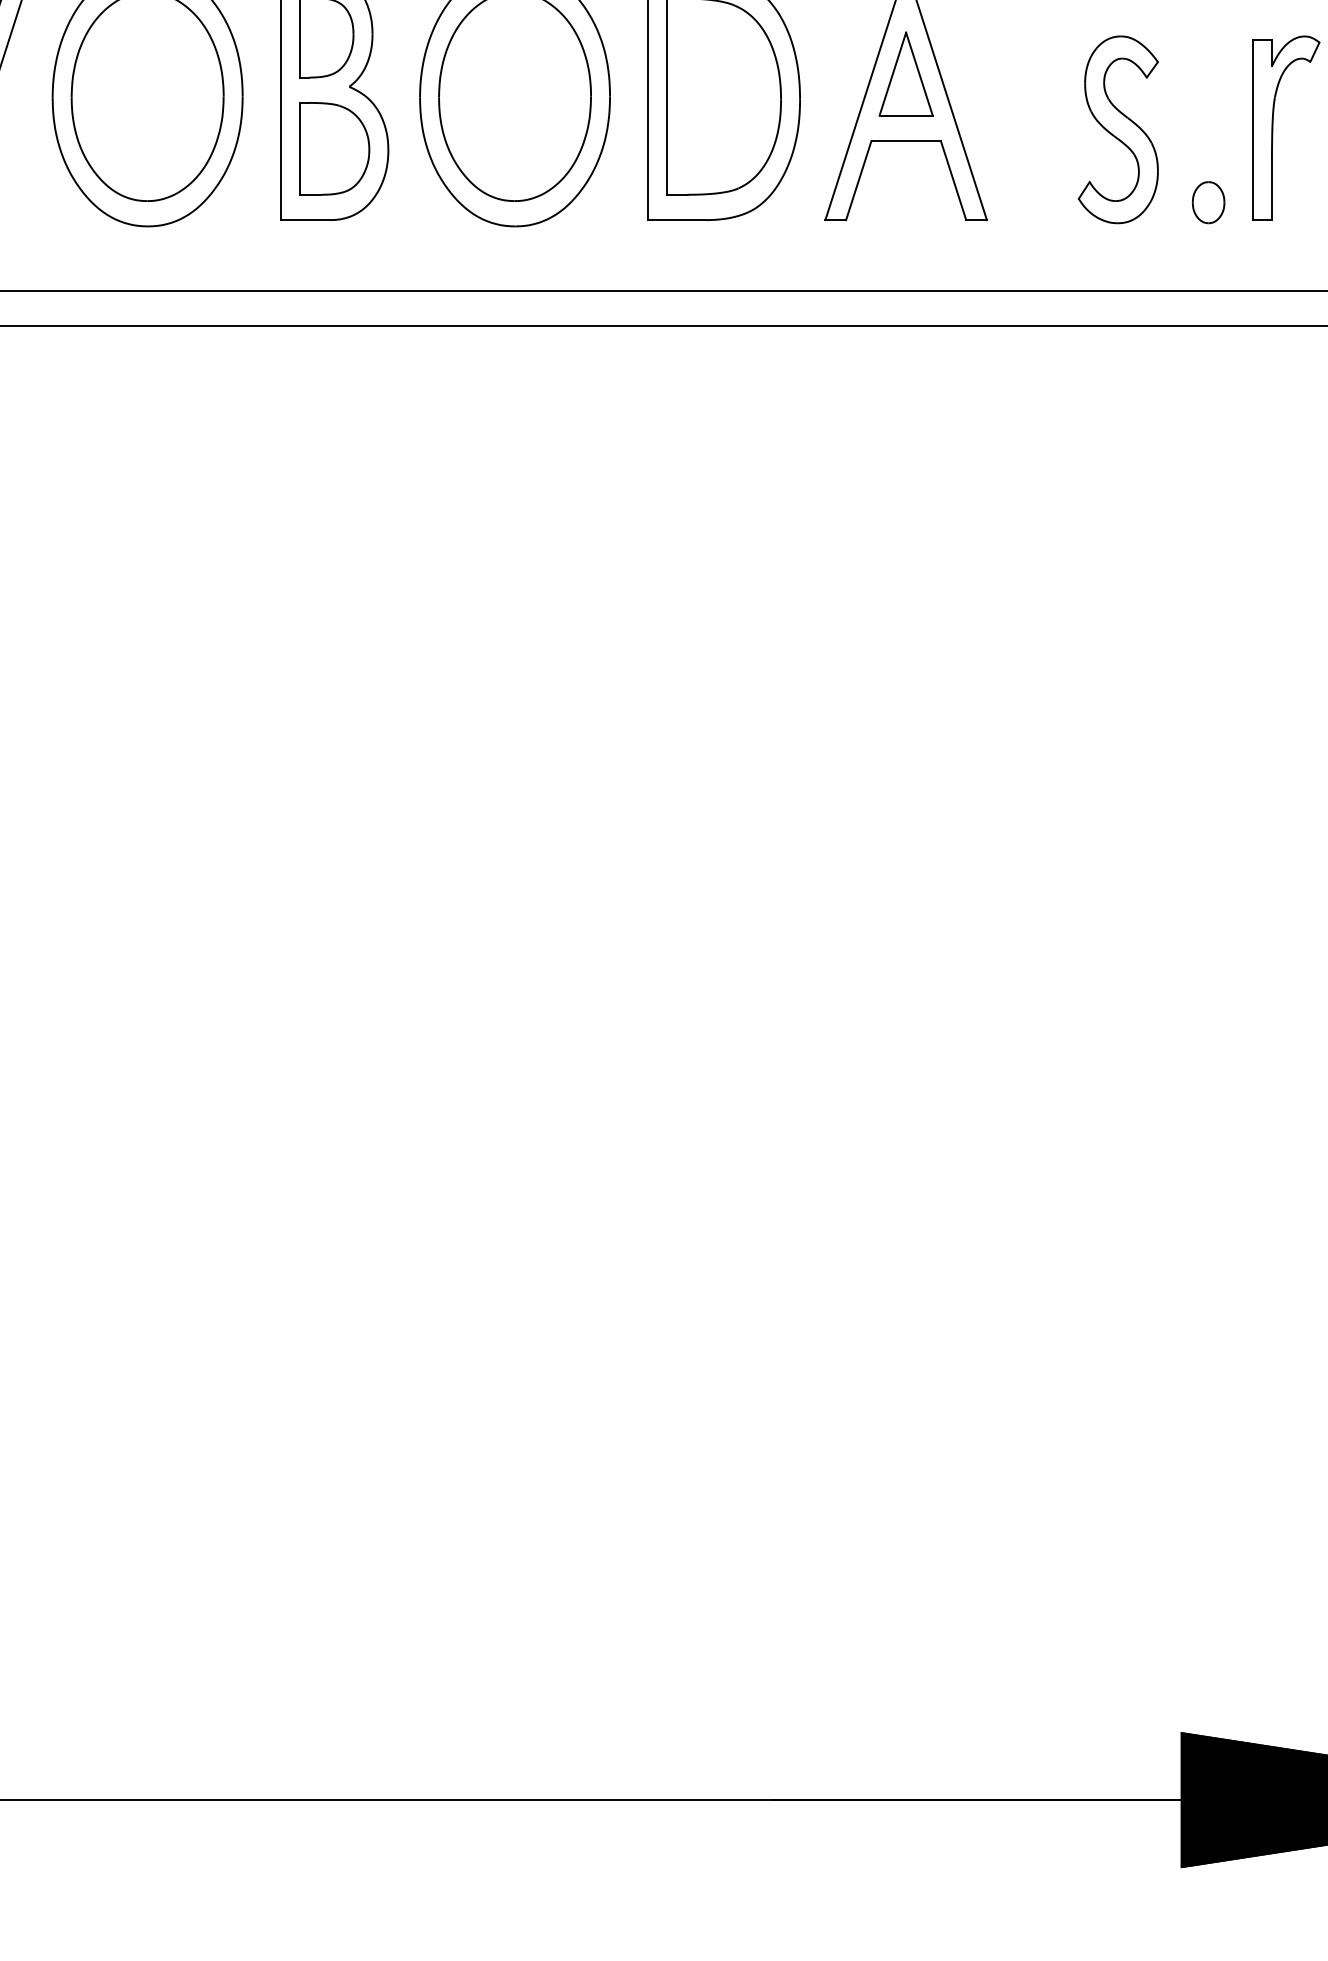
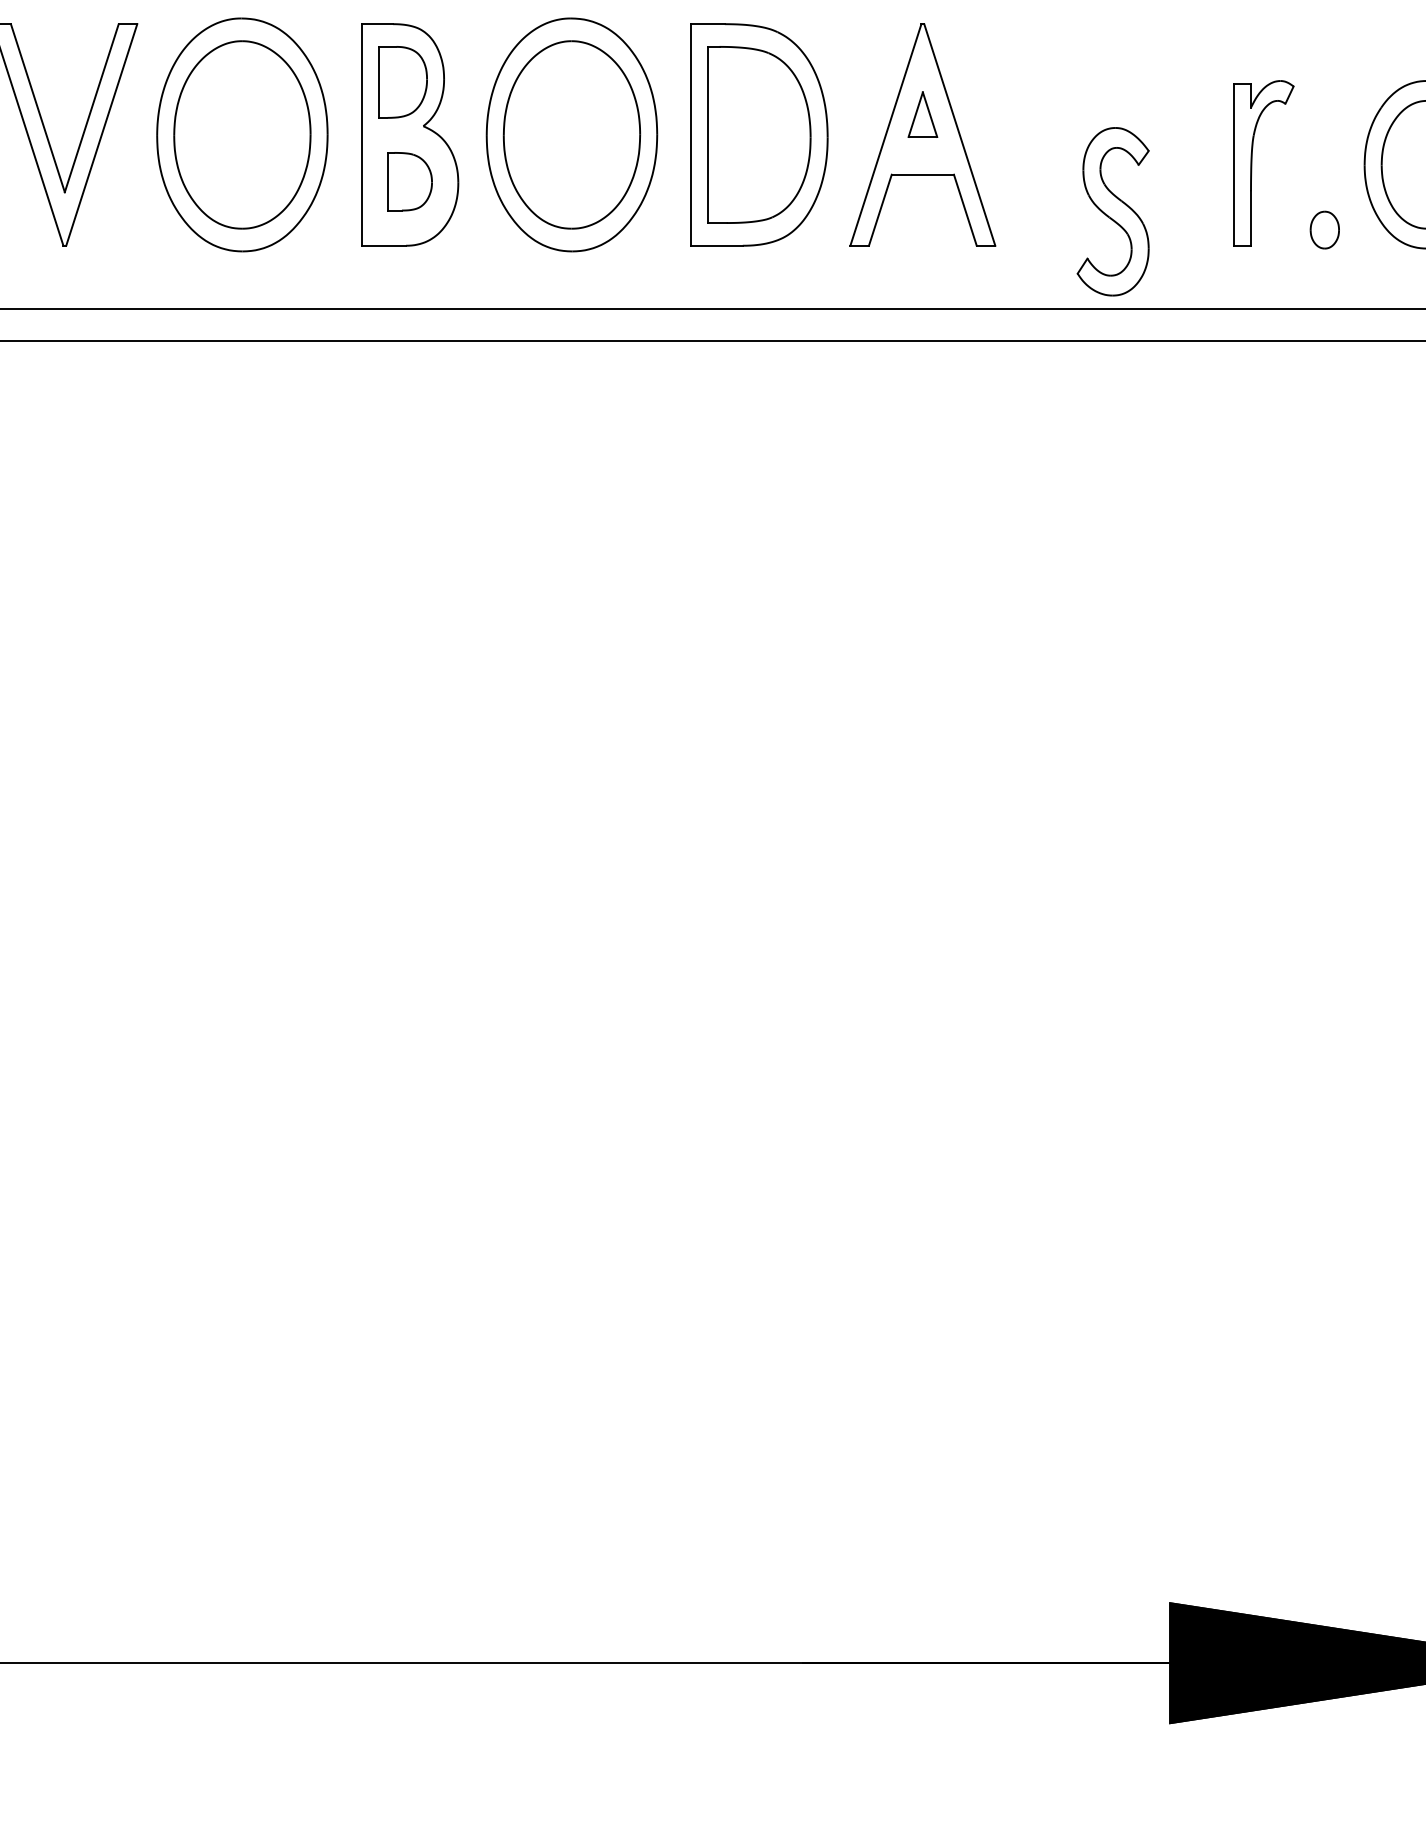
part: (905, 73) -> (922, 114), size x0.6
part: (1117, 129) -> (1112, 211), moved
part: (335, 148) -> (410, 181), size x0.7
part: (1208, 201) -> (1194, 229), removed

